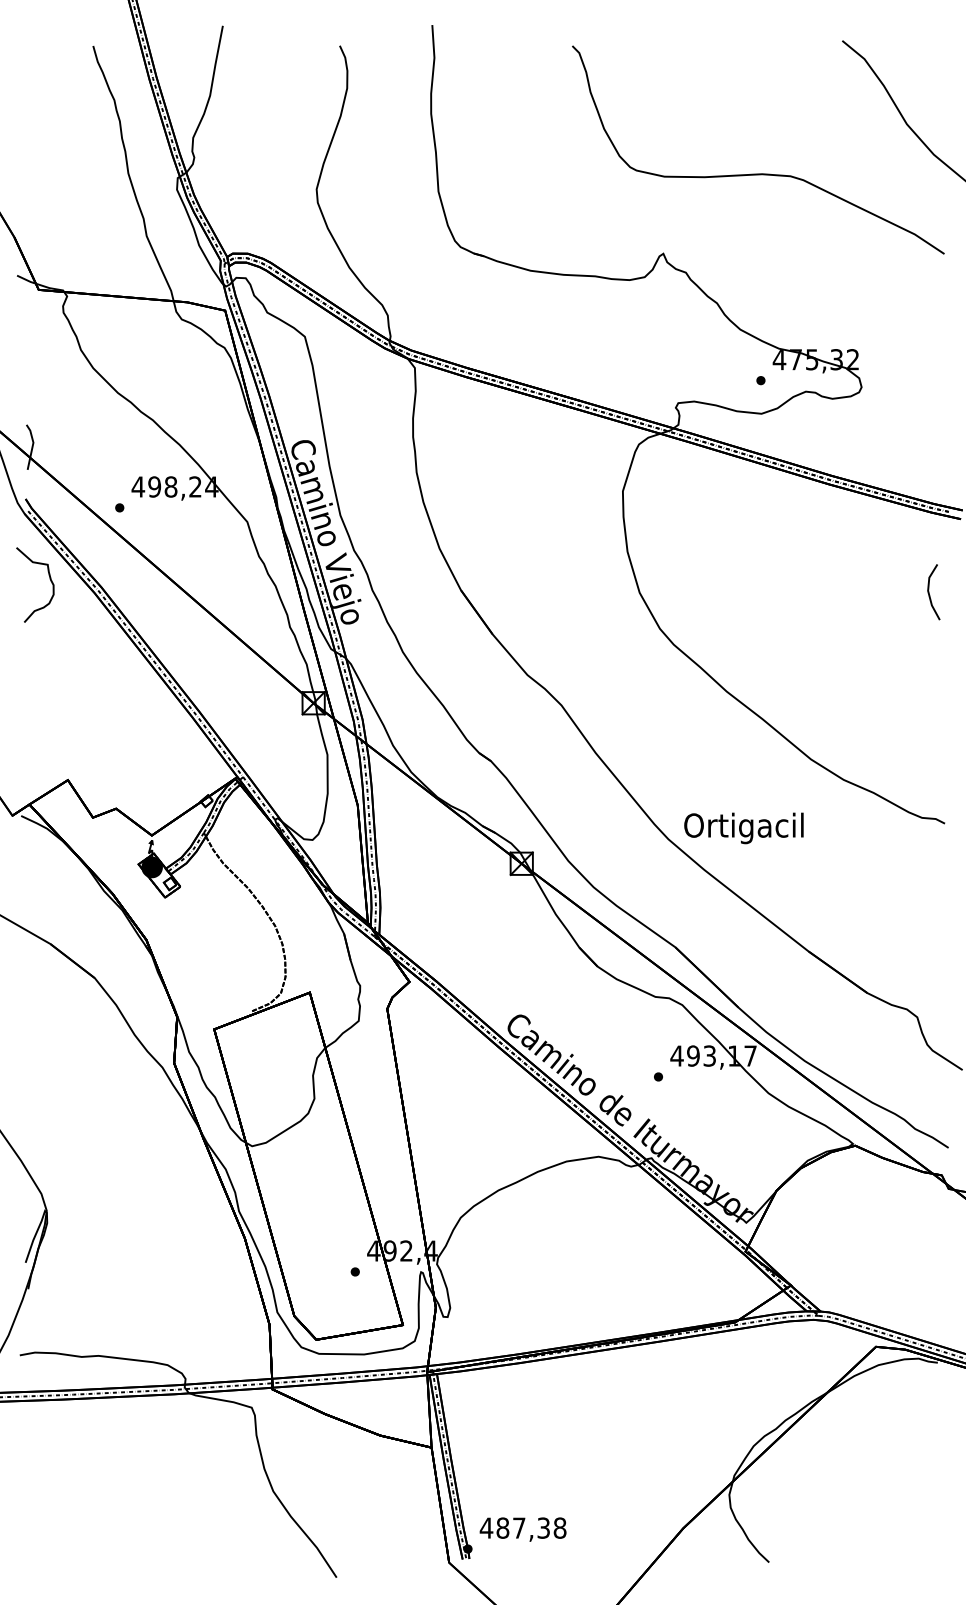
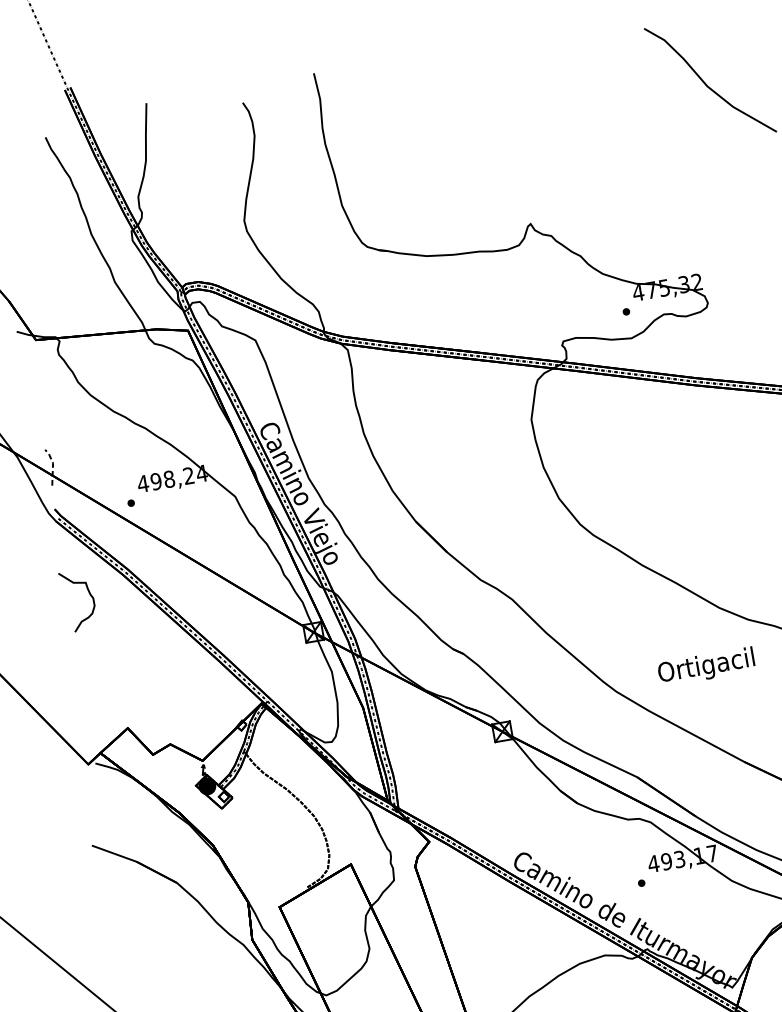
curve: (758, 173) -> (595, 146), removed
line: (32, 445) -> (52, 465), solid -> dashed
curve: (49, 579) -> (89, 594), moved
text: (743, 828) -> (706, 667), moved

